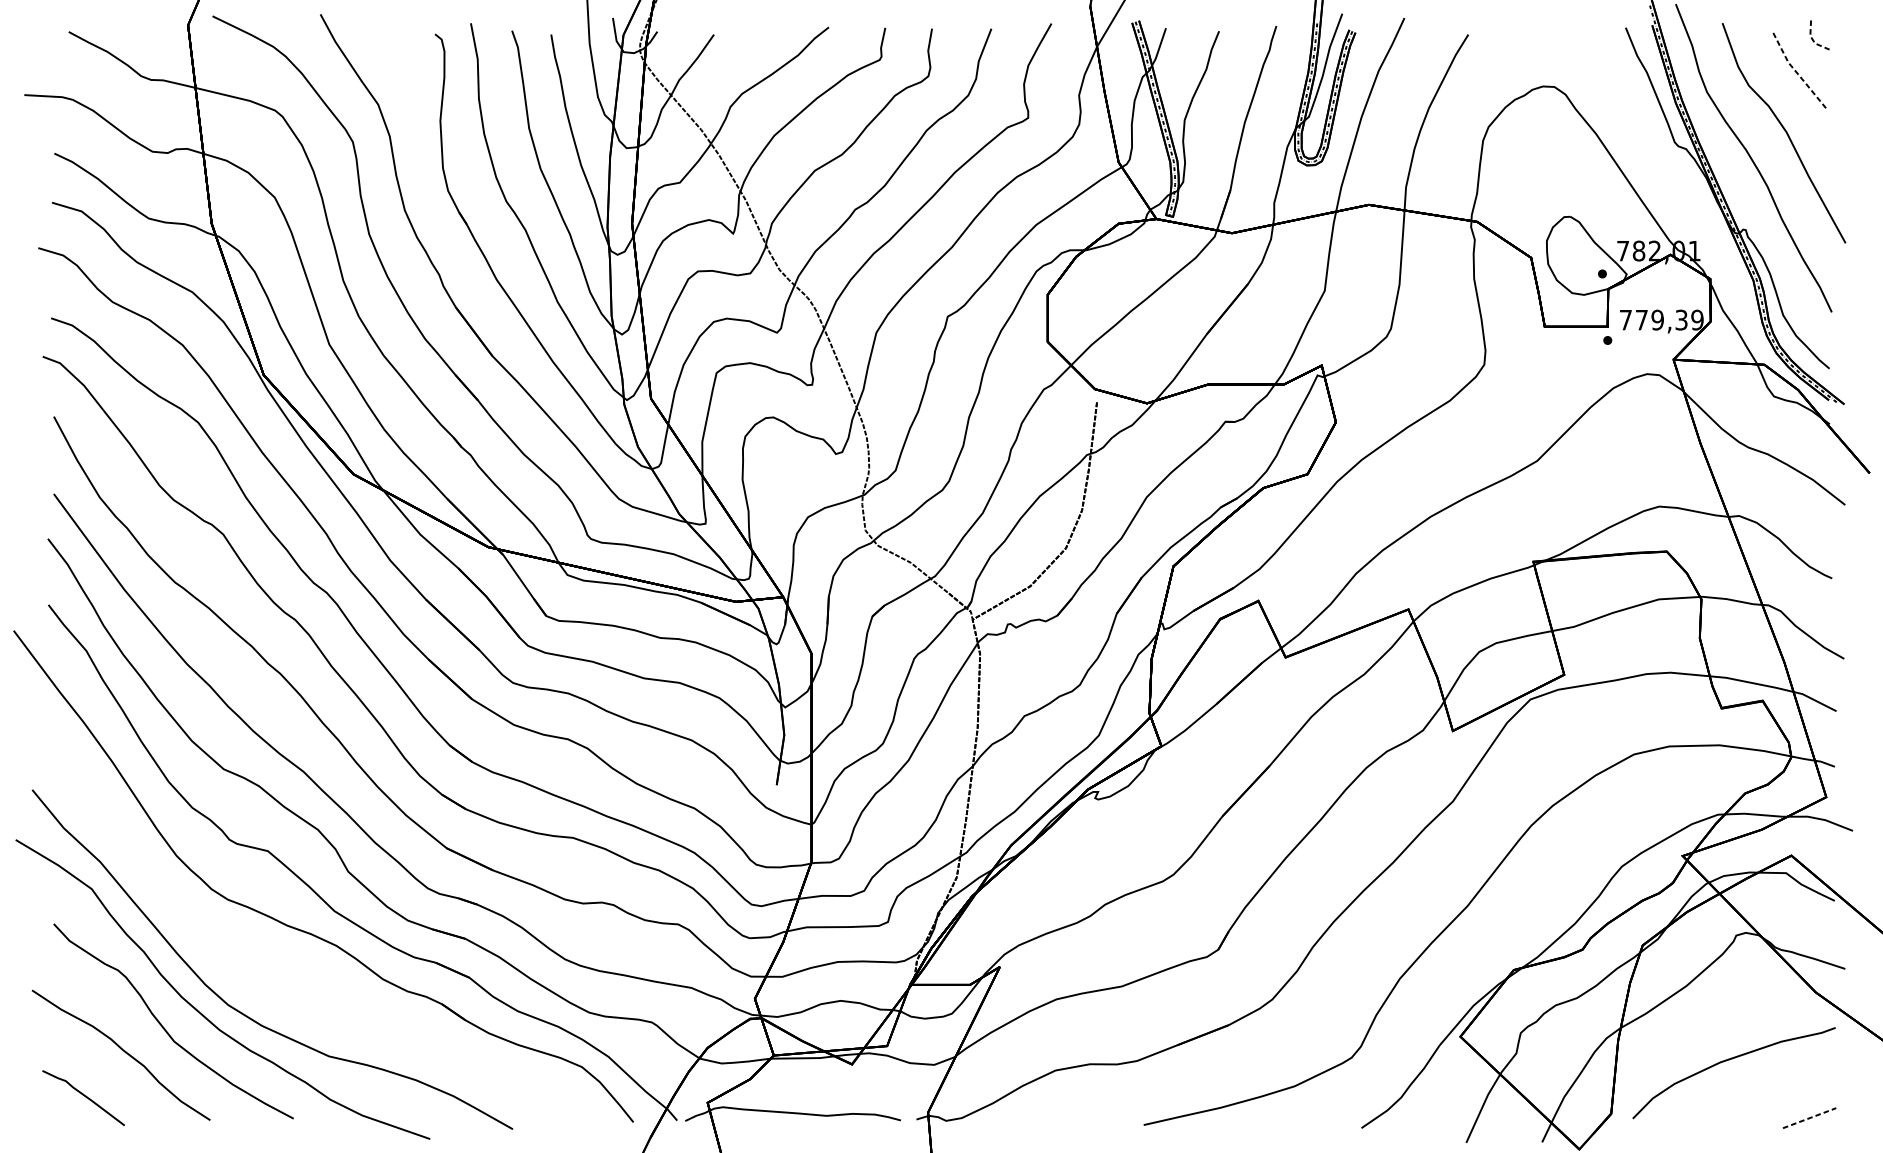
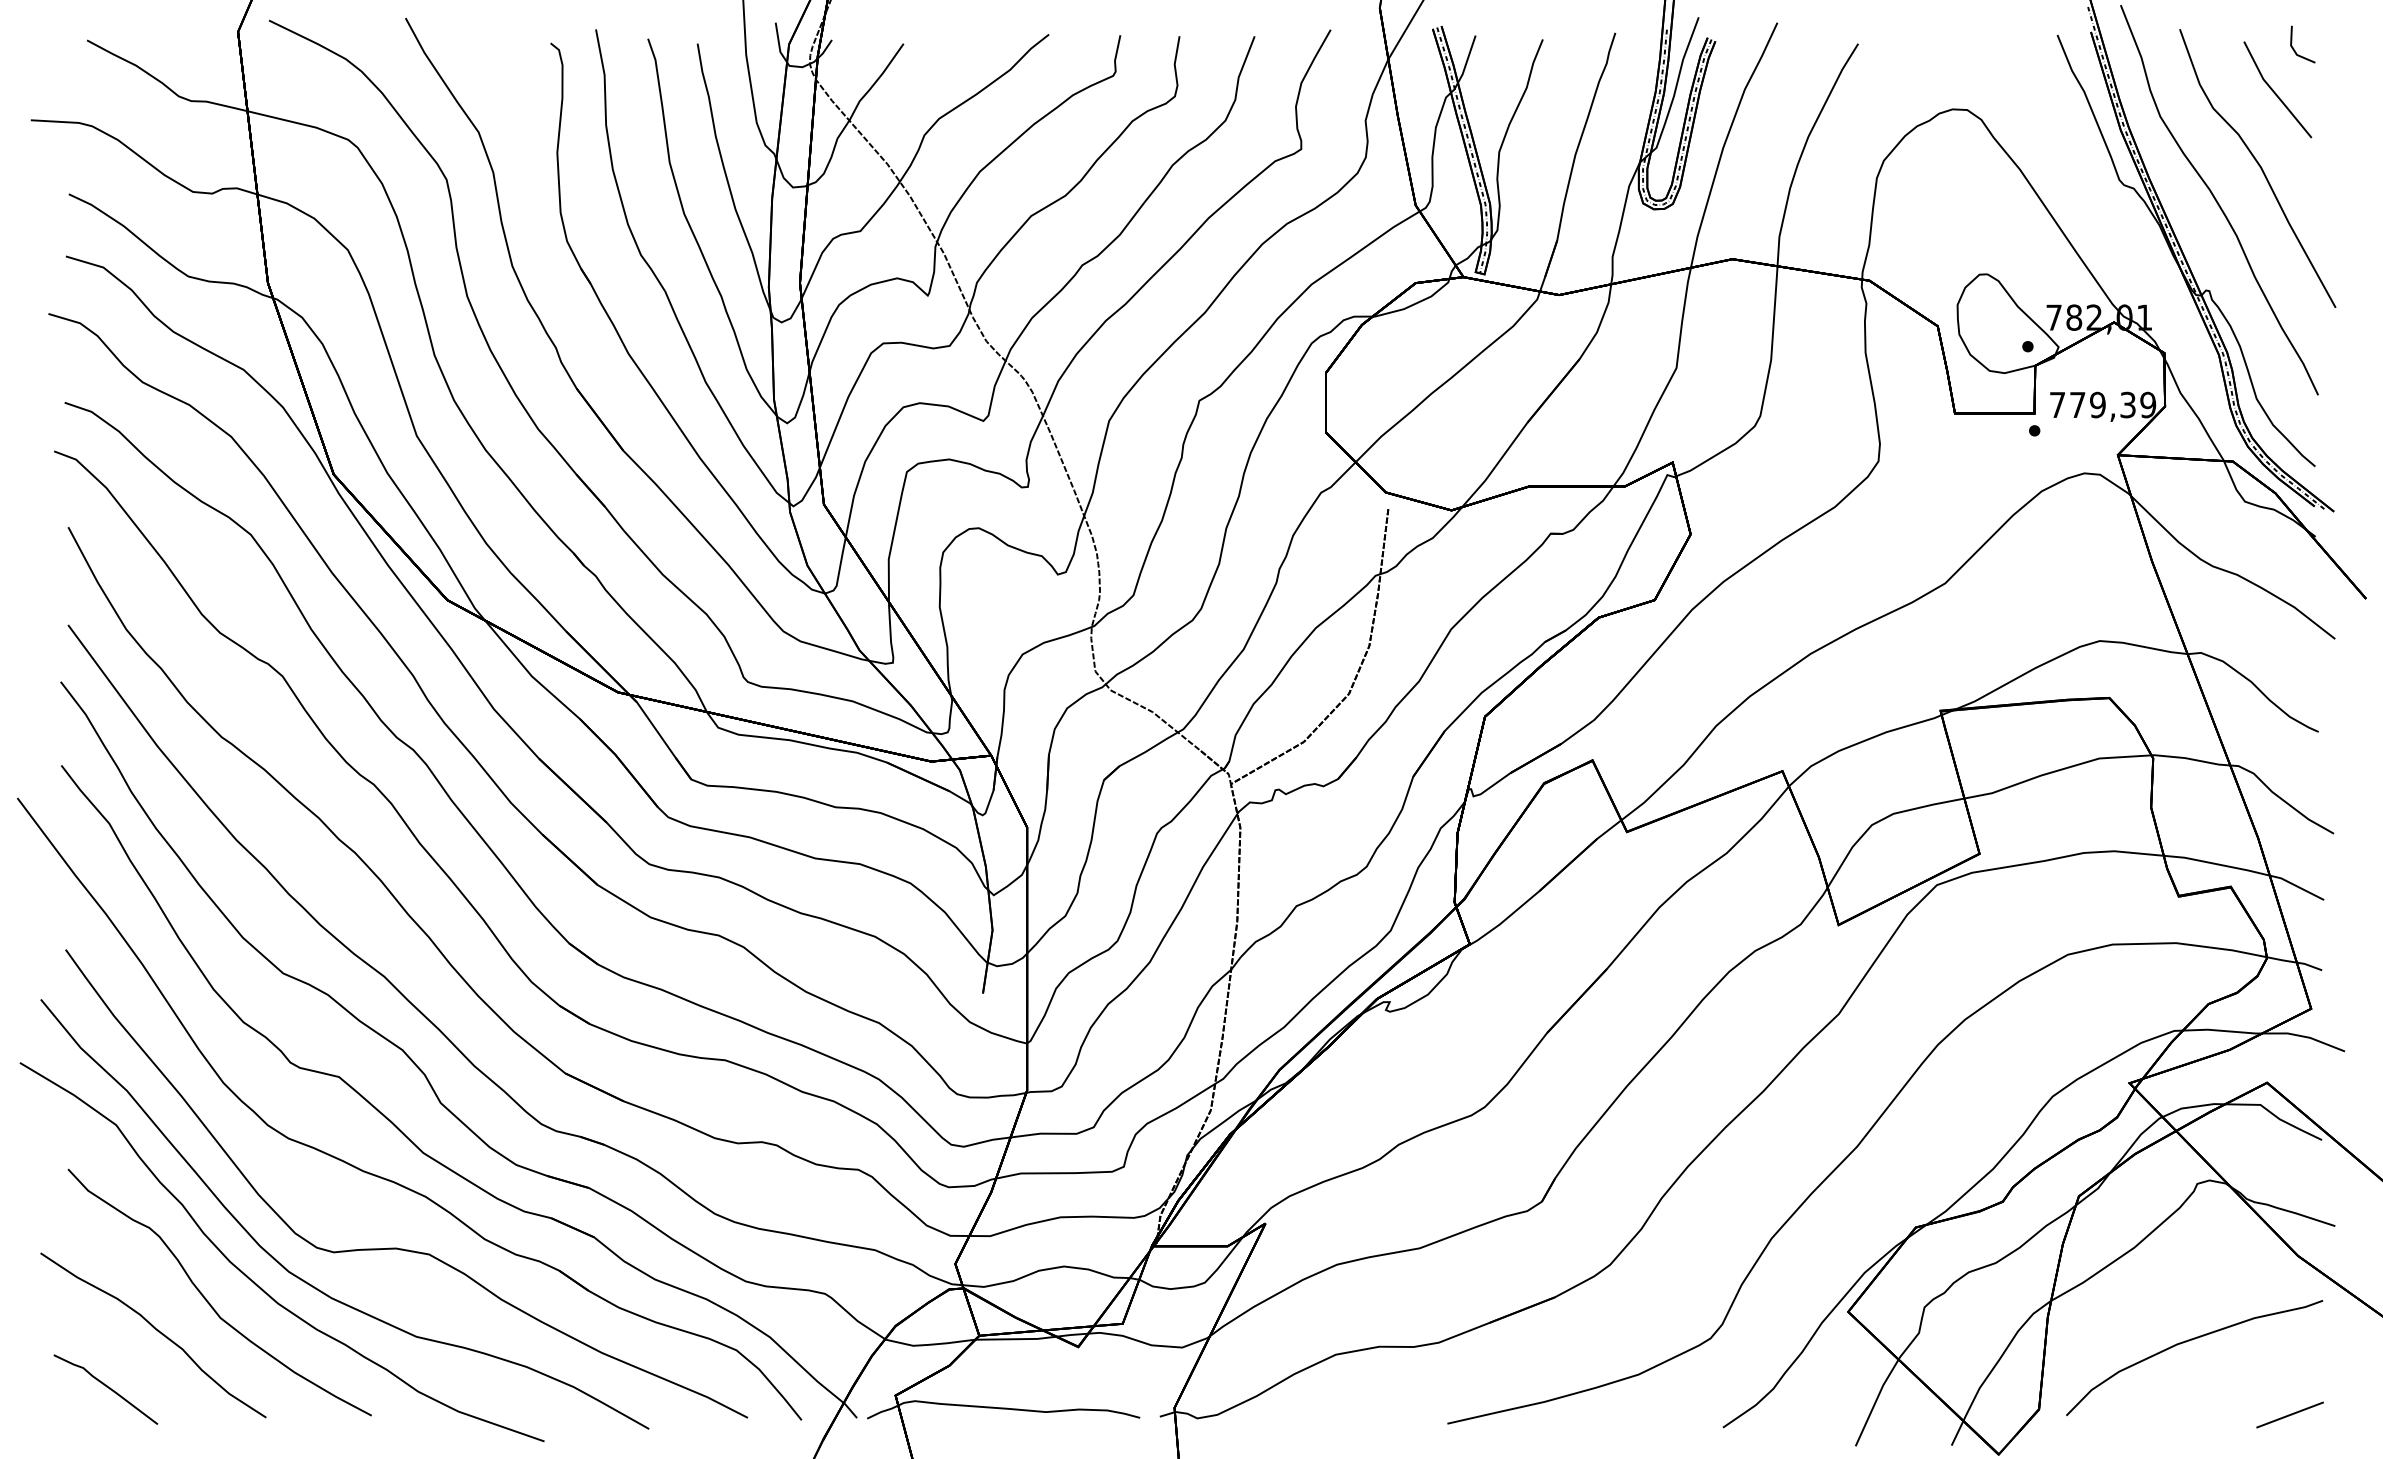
line: (1813, 40) -> (2294, 51), dashed -> solid
line: (1797, 73) -> (2274, 92), dashed -> solid
curve: (314, 985) -> (397, 1247), added
line: (1809, 1117) -> (2290, 1414), dashed -> solid

